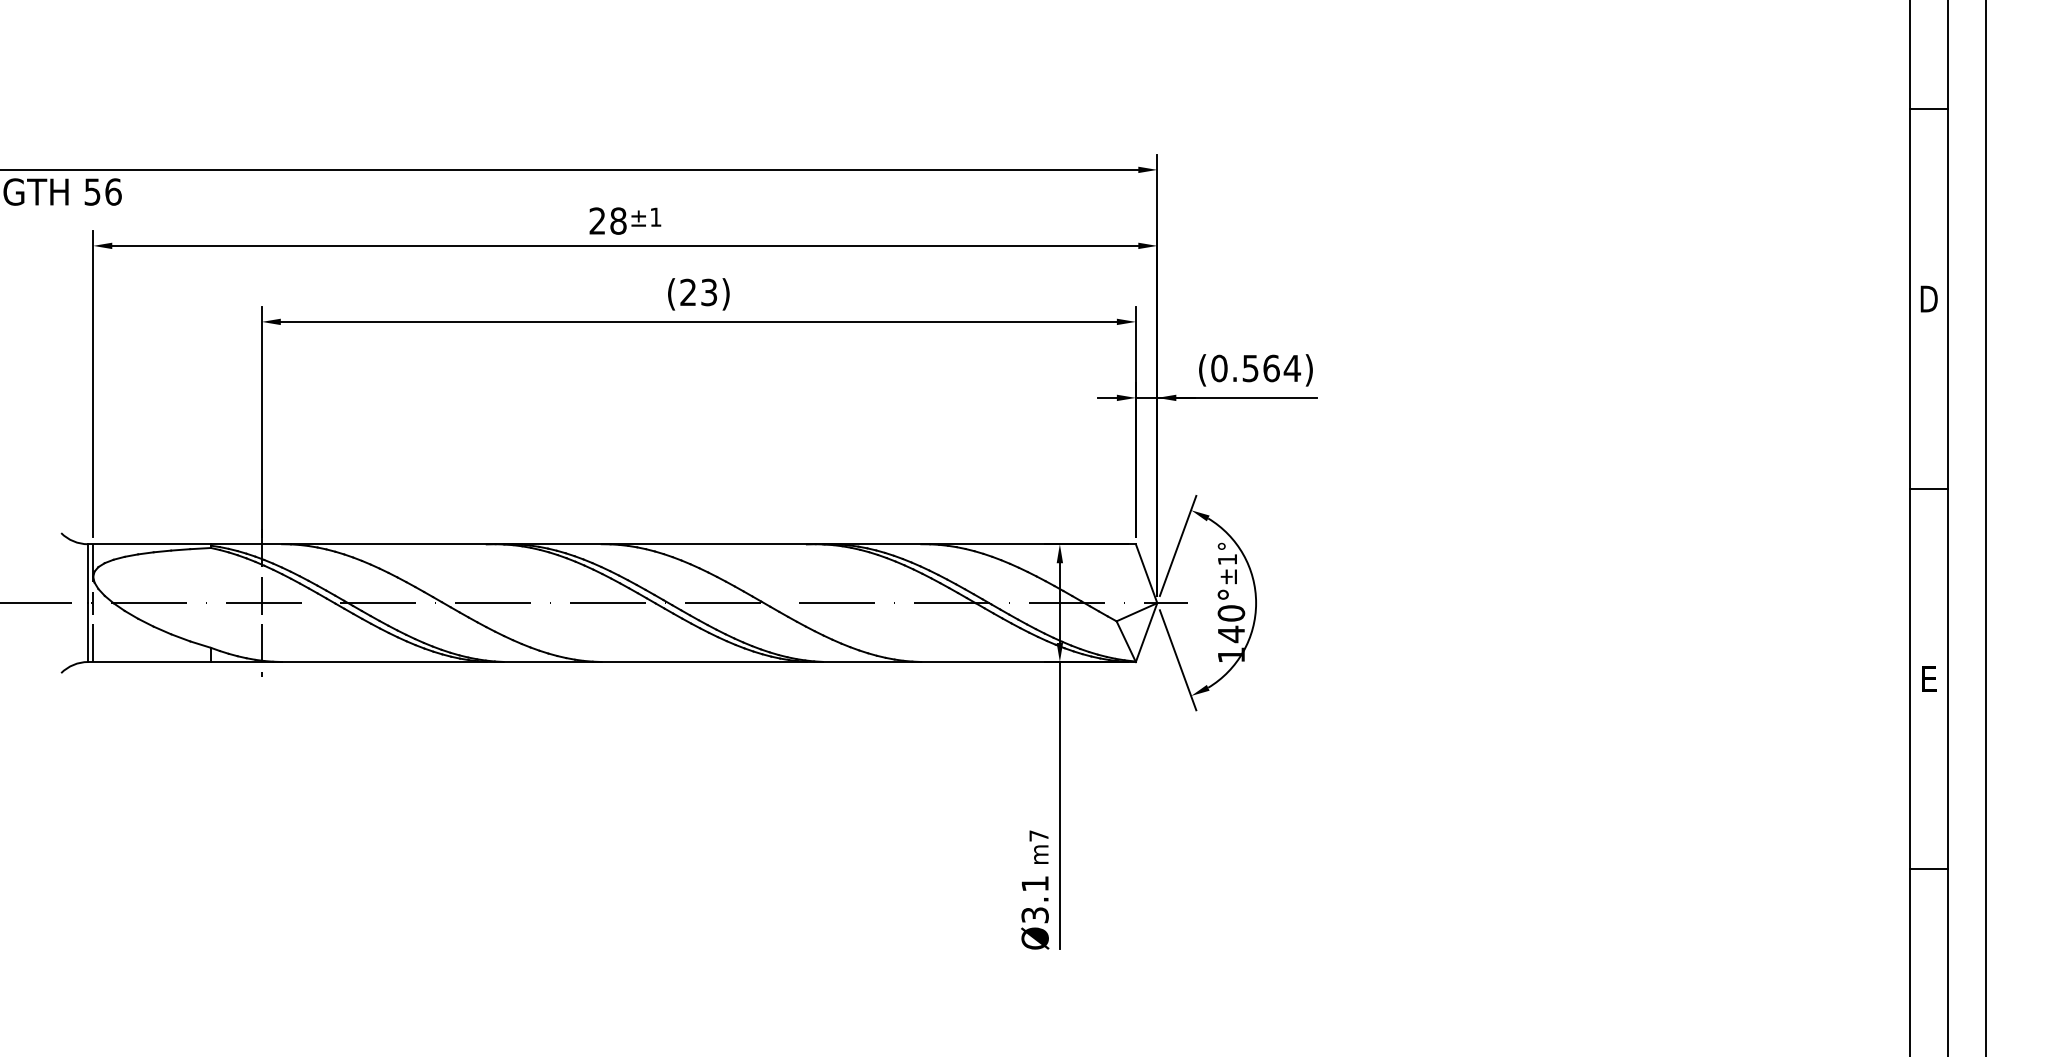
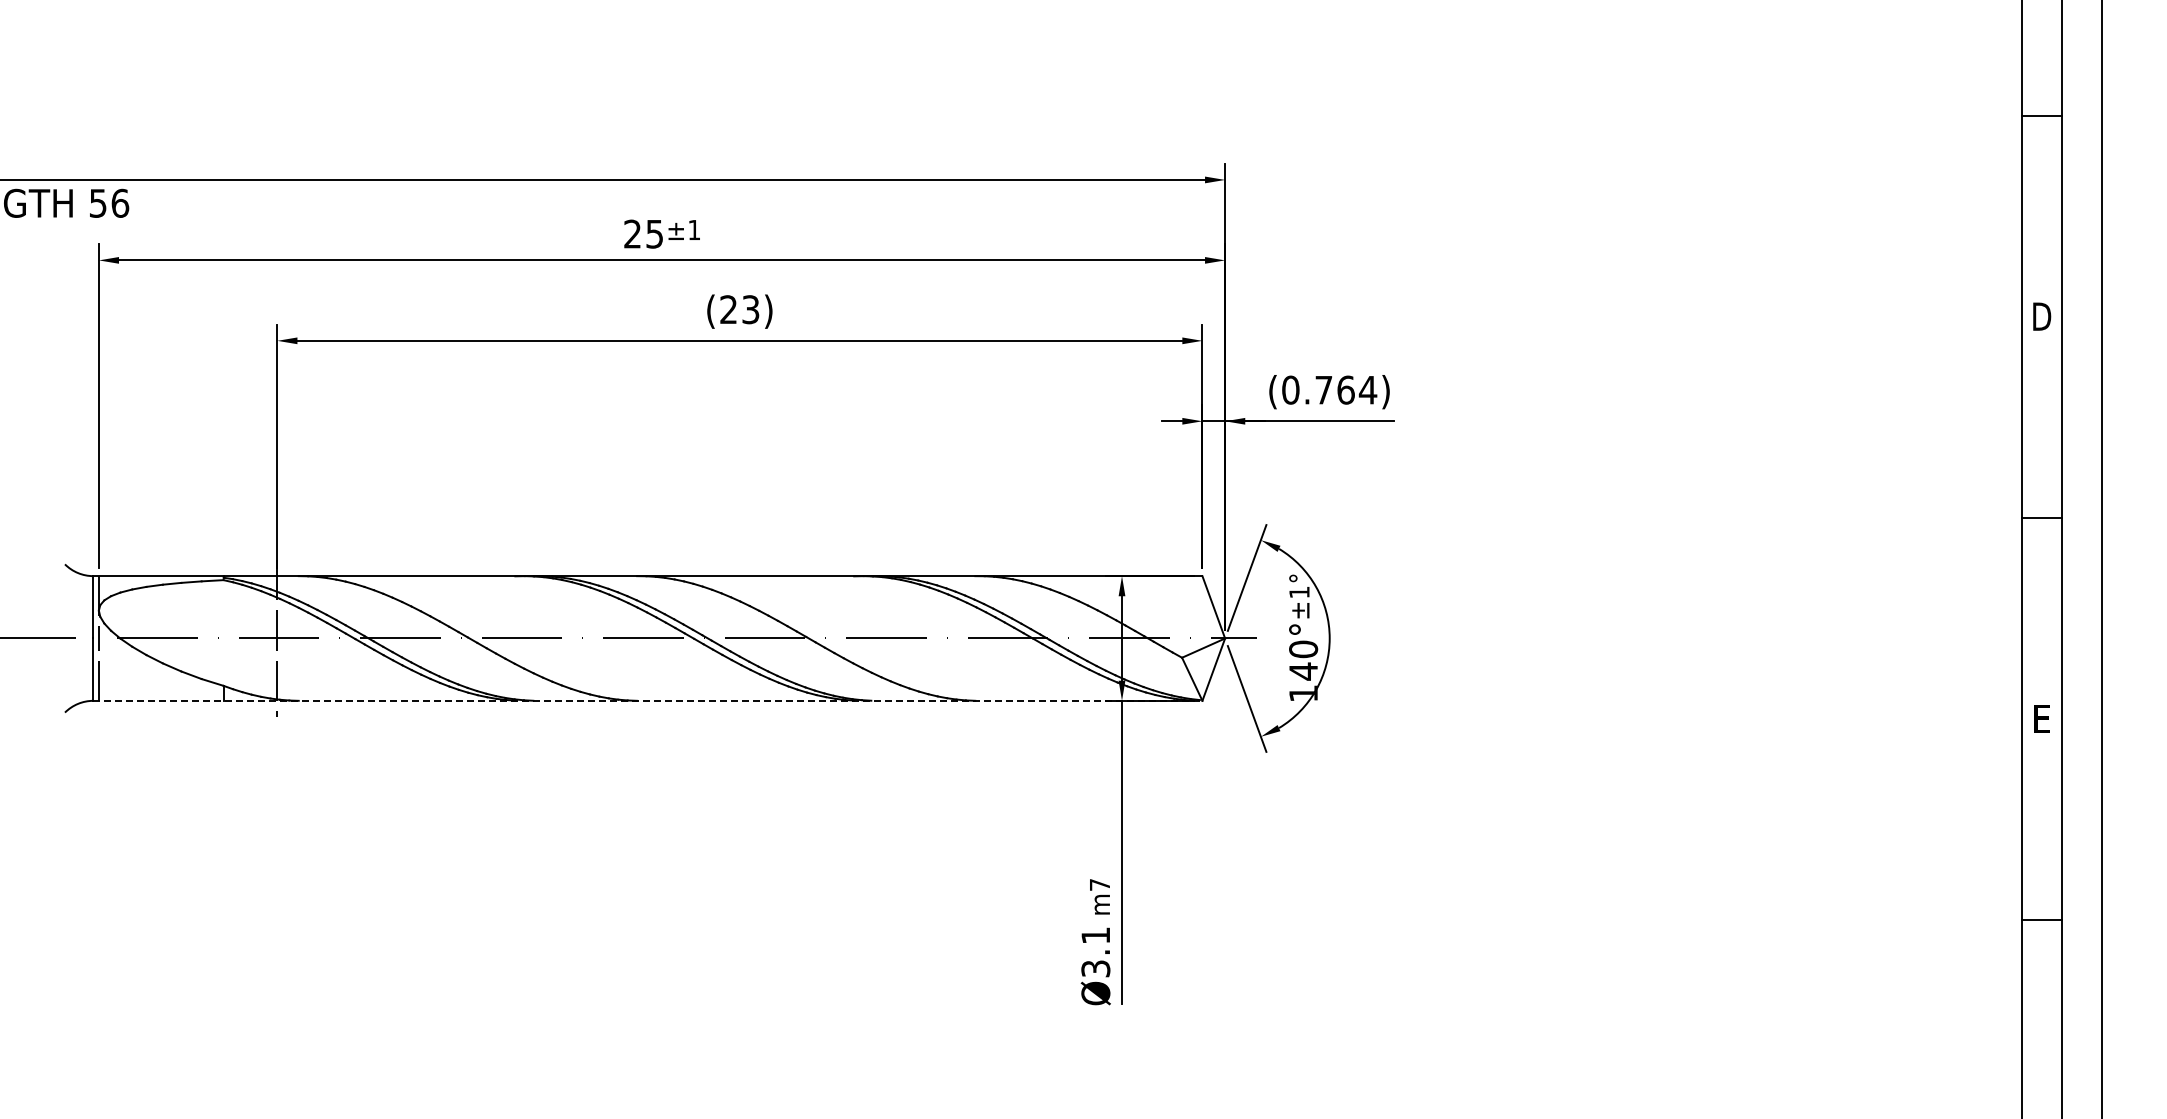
text: (618, 220) -> (654, 233), 28 -> 25
text: (1250, 368) -> (1323, 390), (0.564) -> (0.764)
line: (612, 661) -> (648, 700), solid -> dashed

